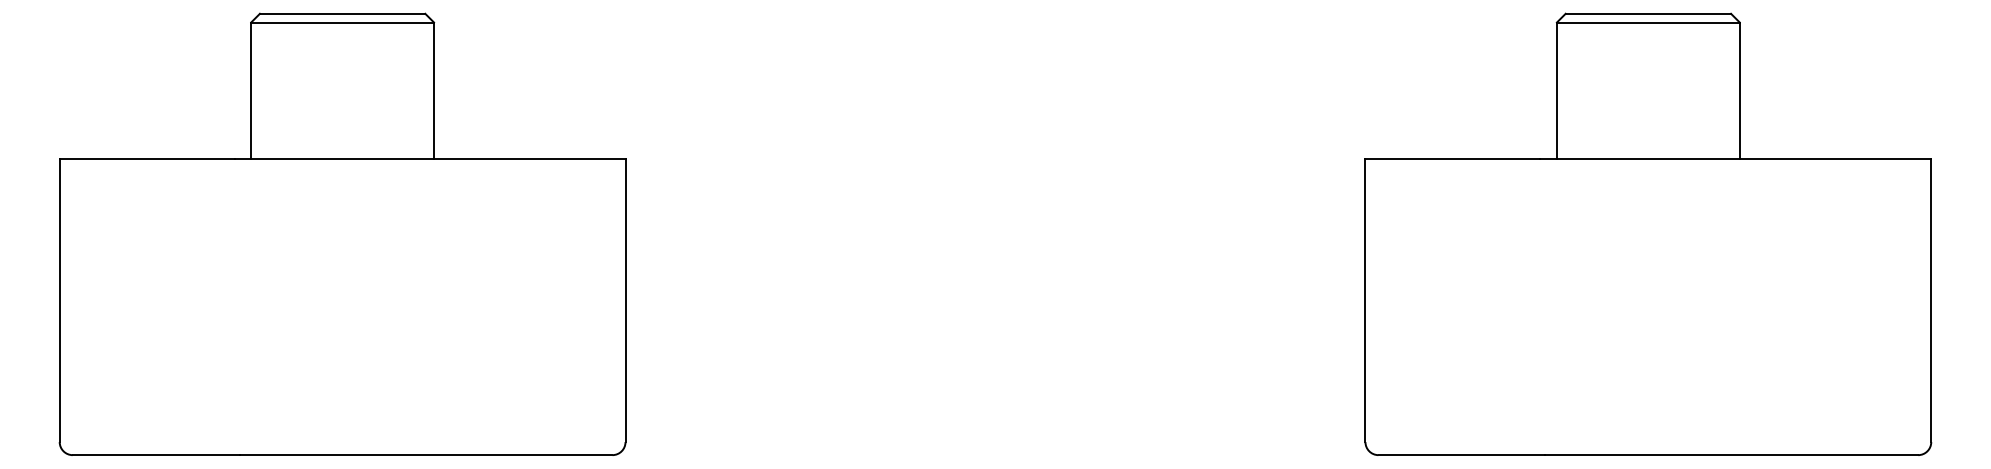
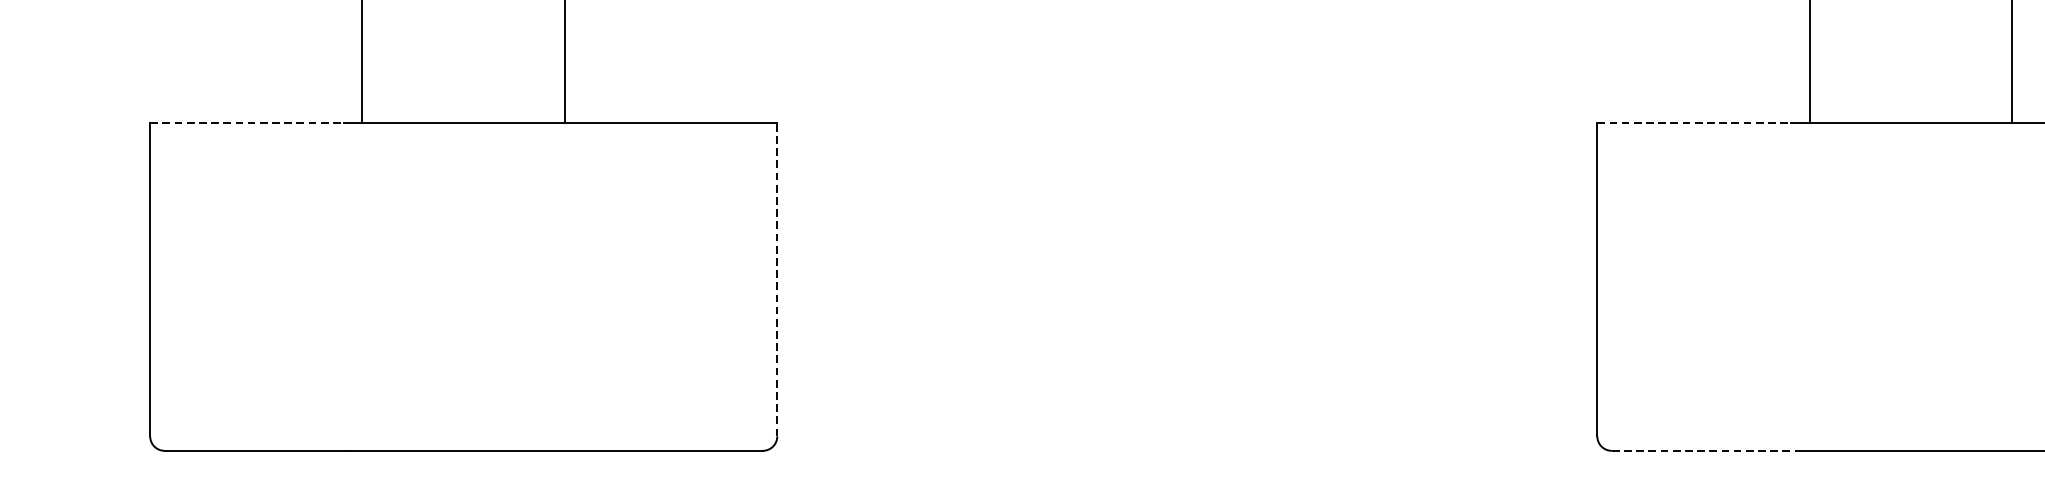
line: (147, 159) -> (247, 123), solid -> dashed
line: (1453, 159) -> (1694, 123), solid -> dashed
line: (625, 300) -> (777, 279), solid -> dashed
line: (1462, 455) -> (1704, 451), solid -> dashed

